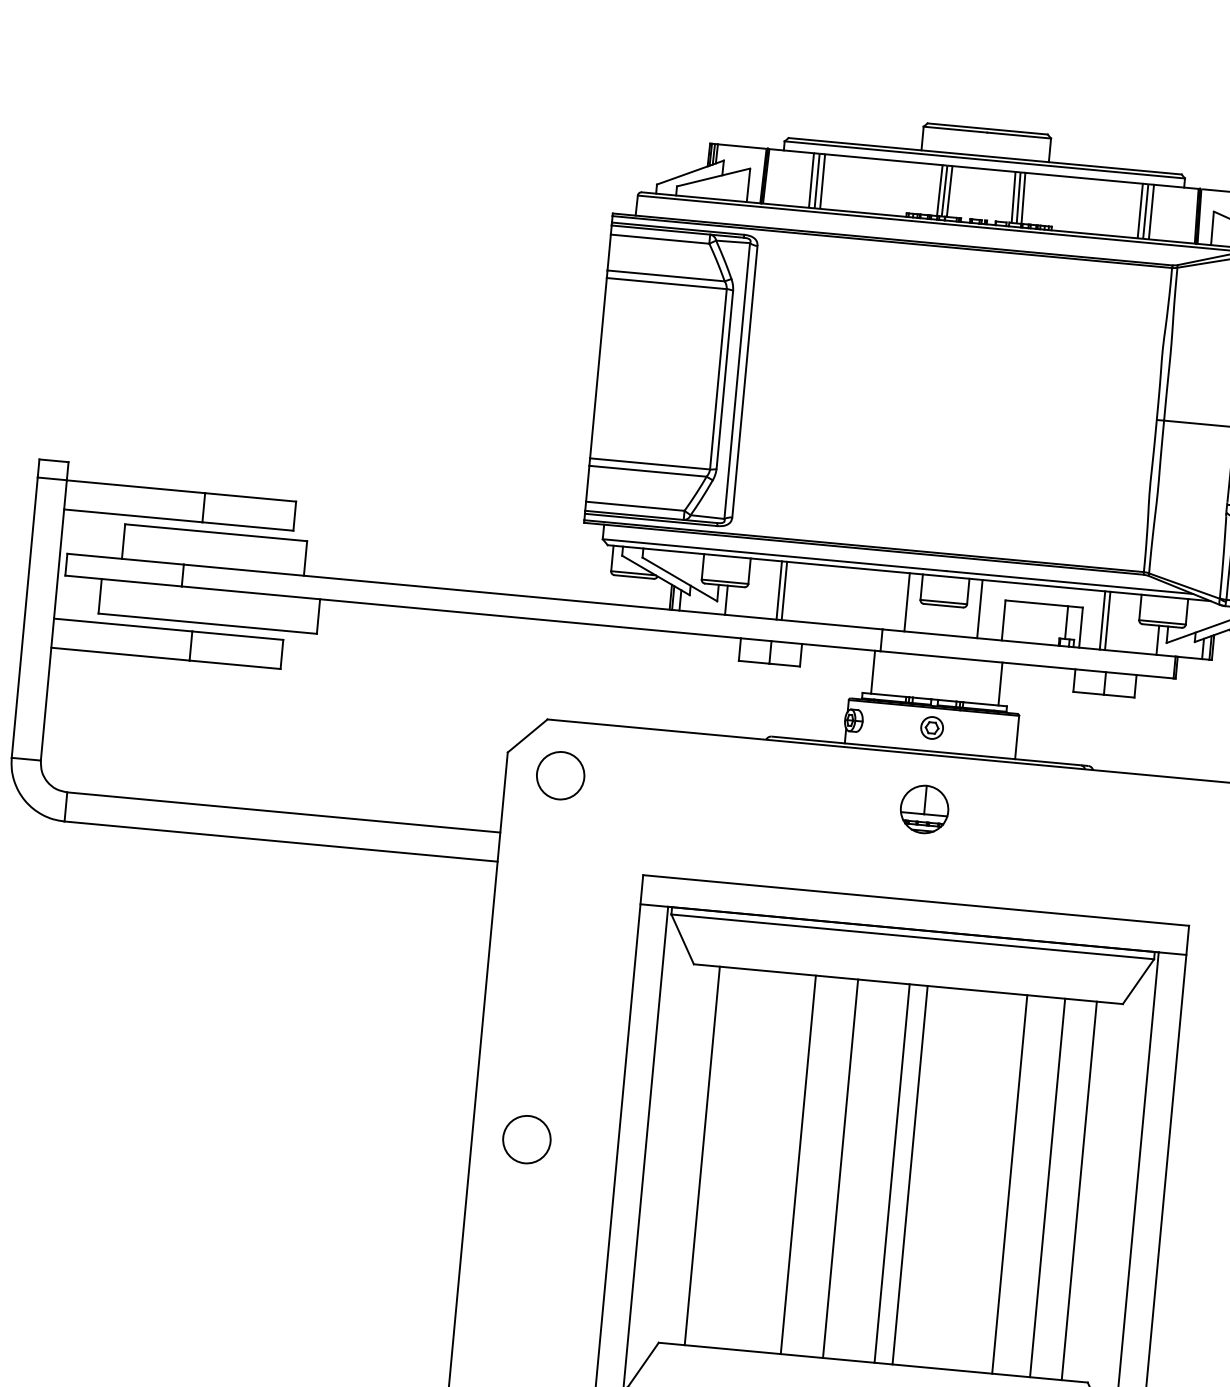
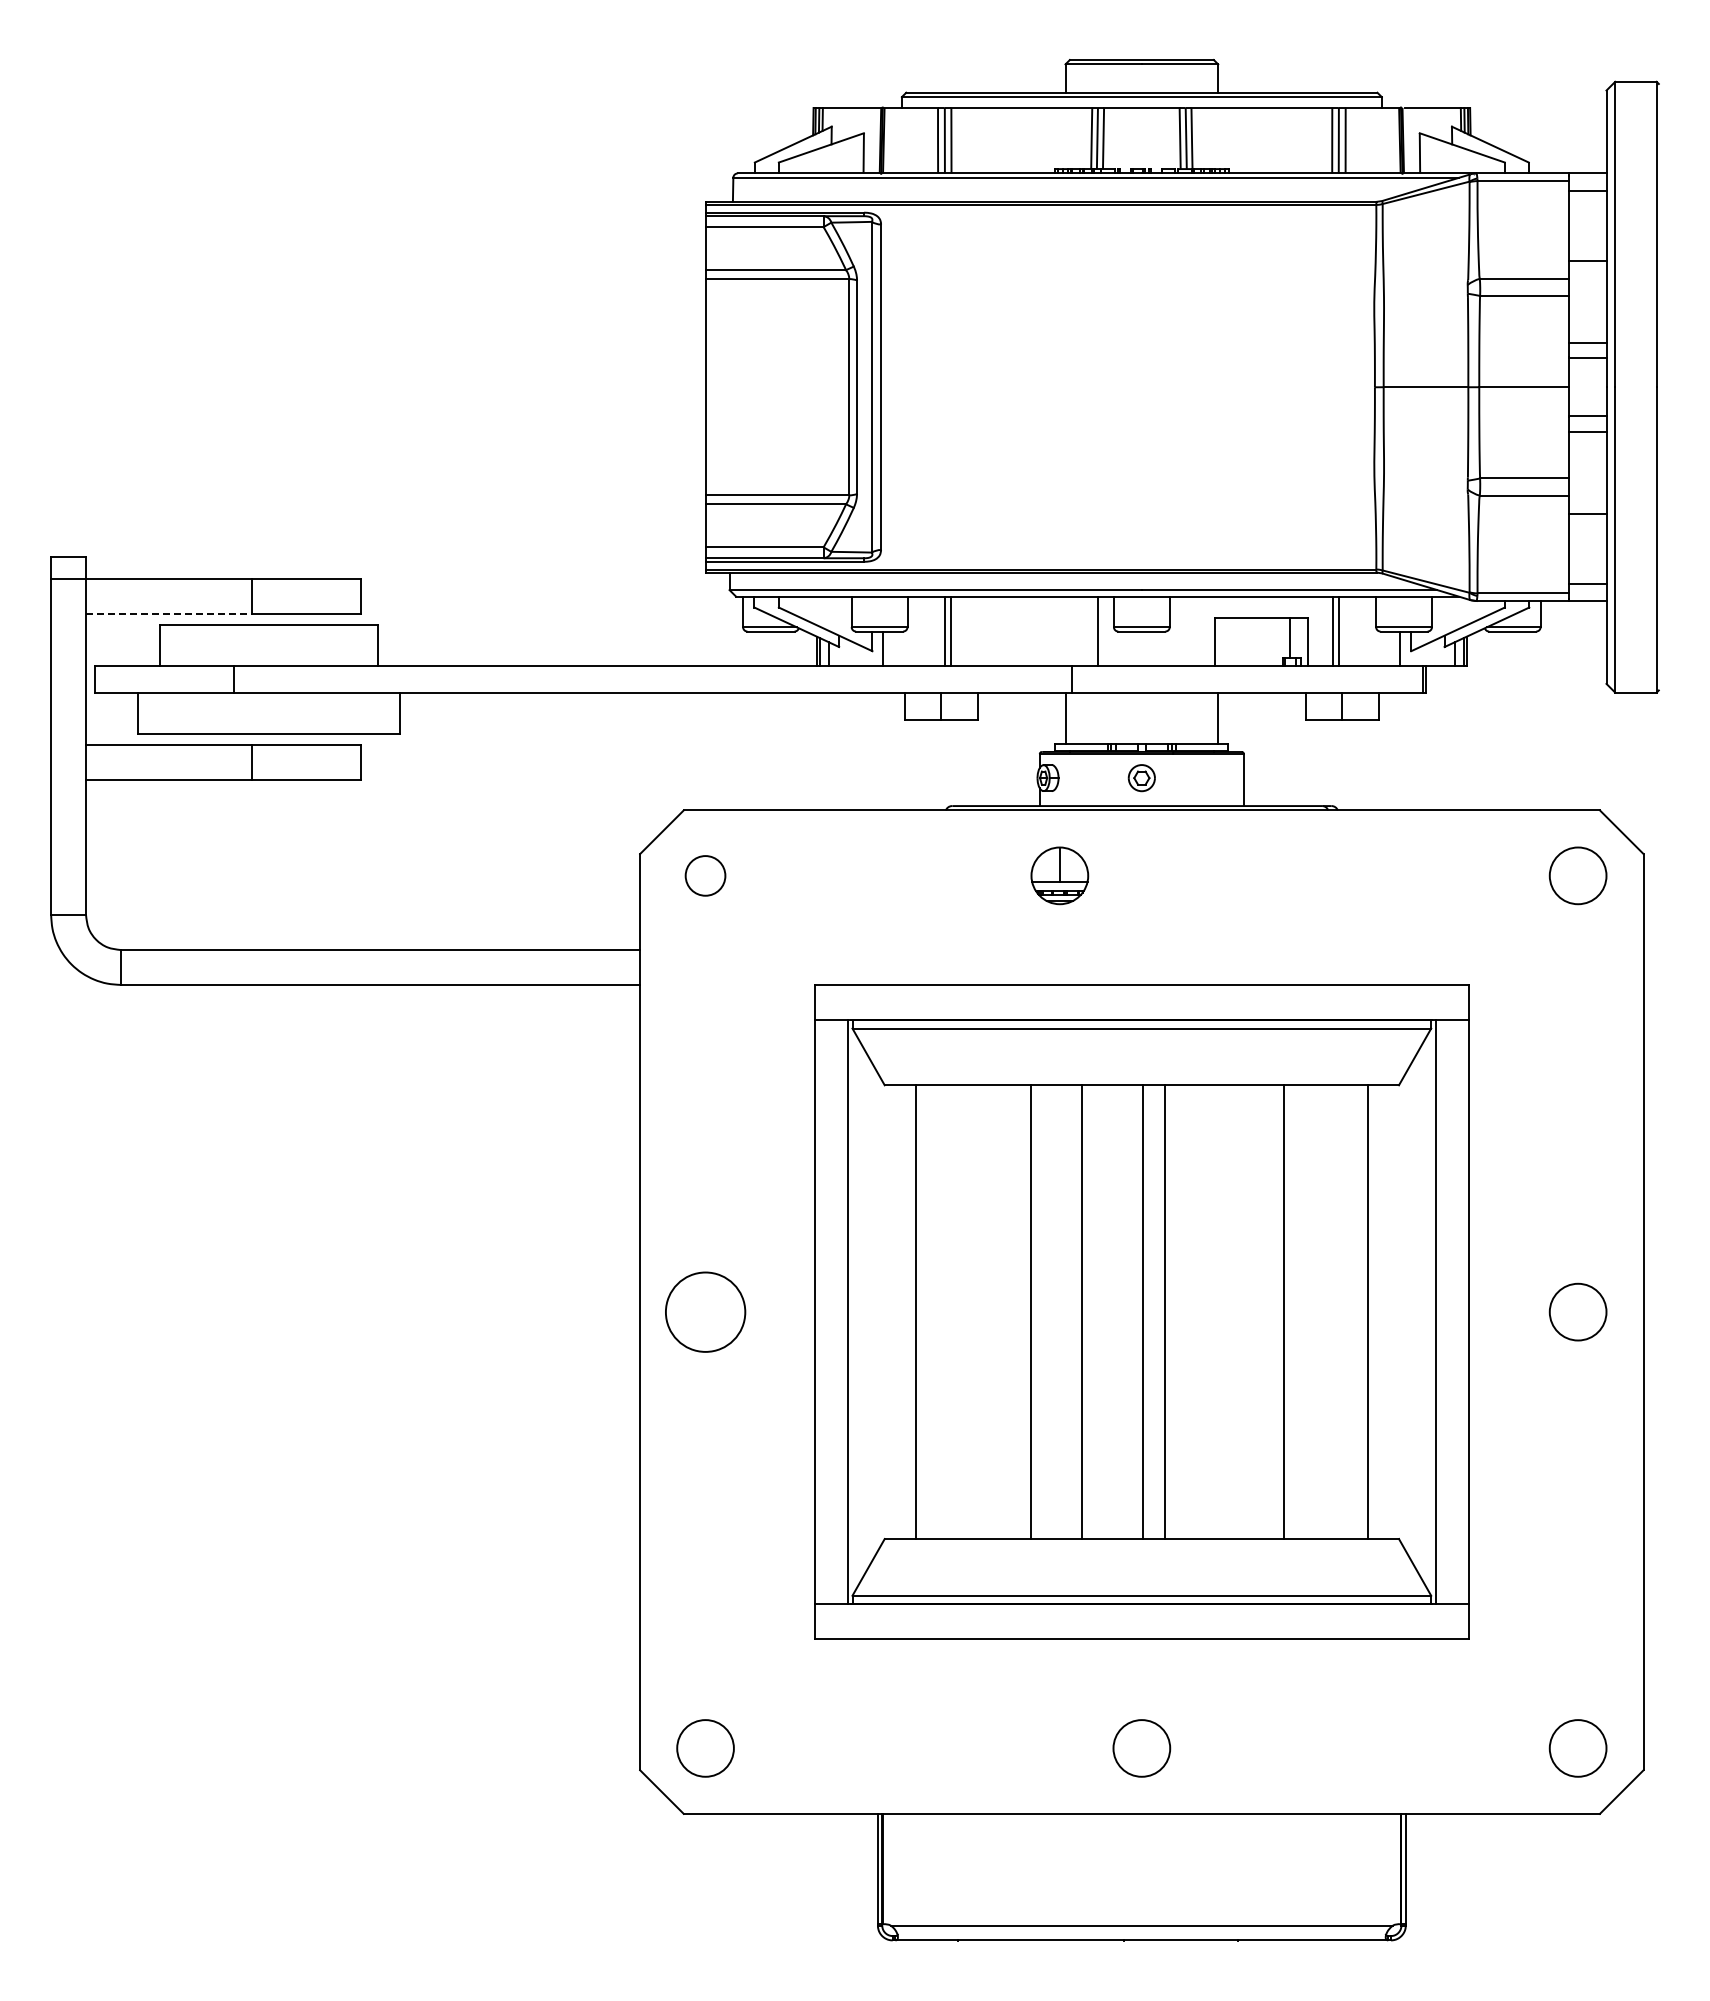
line: (132, 516) -> (168, 614), solid -> dashed
line: (979, 609) -> (1185, 631), removed
circle: (560, 775) -> (705, 875), size x0.7
part: (924, 809) -> (1059, 875), moved
circle: (526, 1139) -> (705, 1311), size x1.4
line: (1047, 1188) -> (1329, 1312), removed

